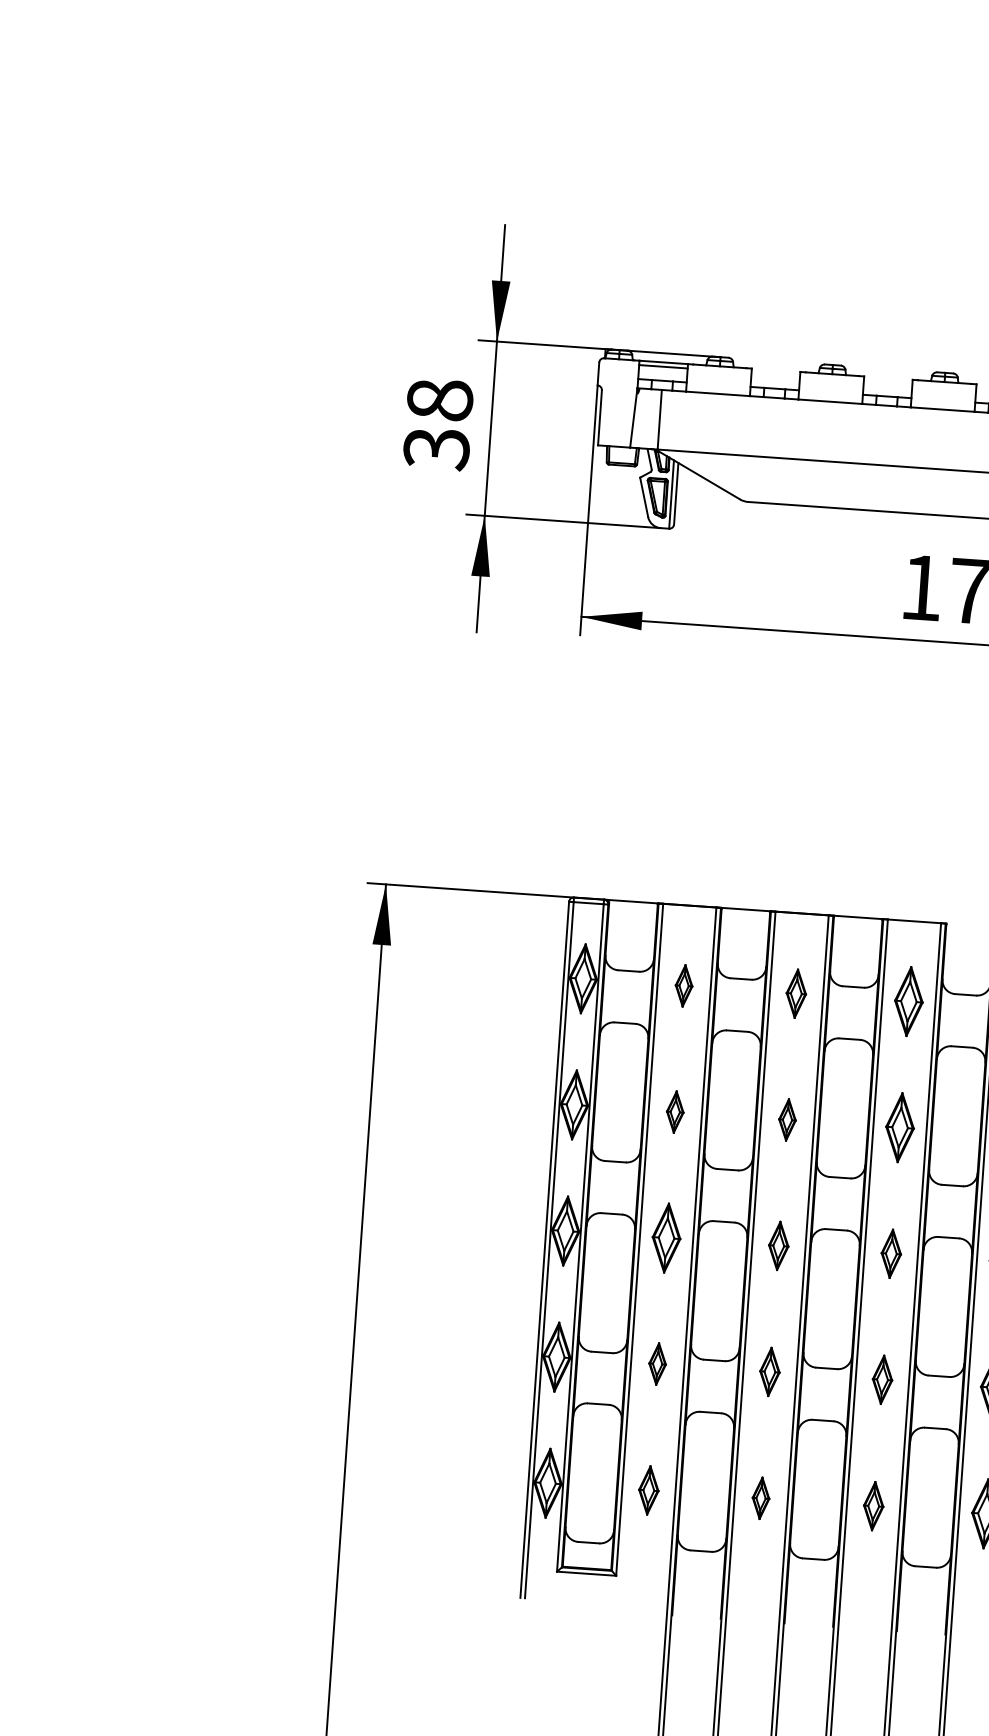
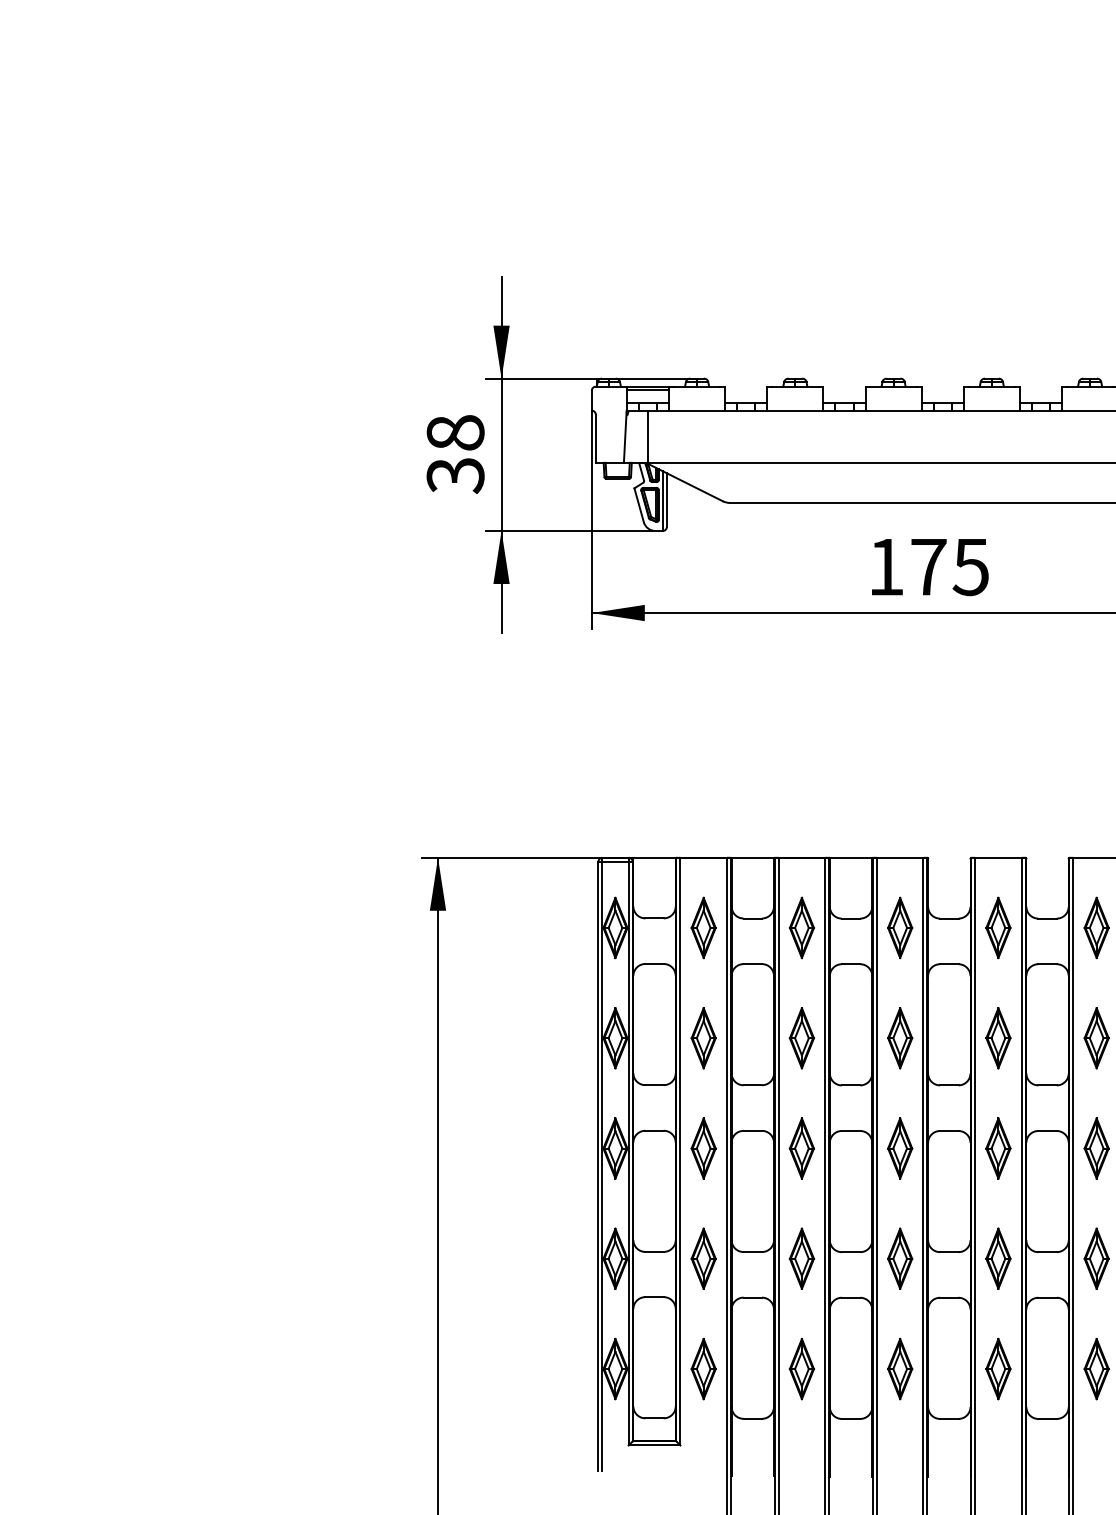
part: (683, 985) -> (703, 927), size x1.67
part: (796, 993) -> (801, 927), size x1.43
part: (675, 1112) -> (703, 1038), size x1.67
part: (787, 1120) -> (801, 1038), size x1.67
part: (778, 1245) -> (801, 1148), size x1.43
part: (891, 1253) -> (900, 1148), size x1.43
part: (657, 1363) -> (703, 1258), size x1.67
part: (769, 1371) -> (801, 1258), size x1.43
part: (882, 1379) -> (900, 1258), size x1.43
part: (648, 1490) -> (703, 1369), size x1.43
part: (760, 1498) -> (801, 1369), size x1.67
part: (873, 1506) -> (900, 1369), size x1.43

